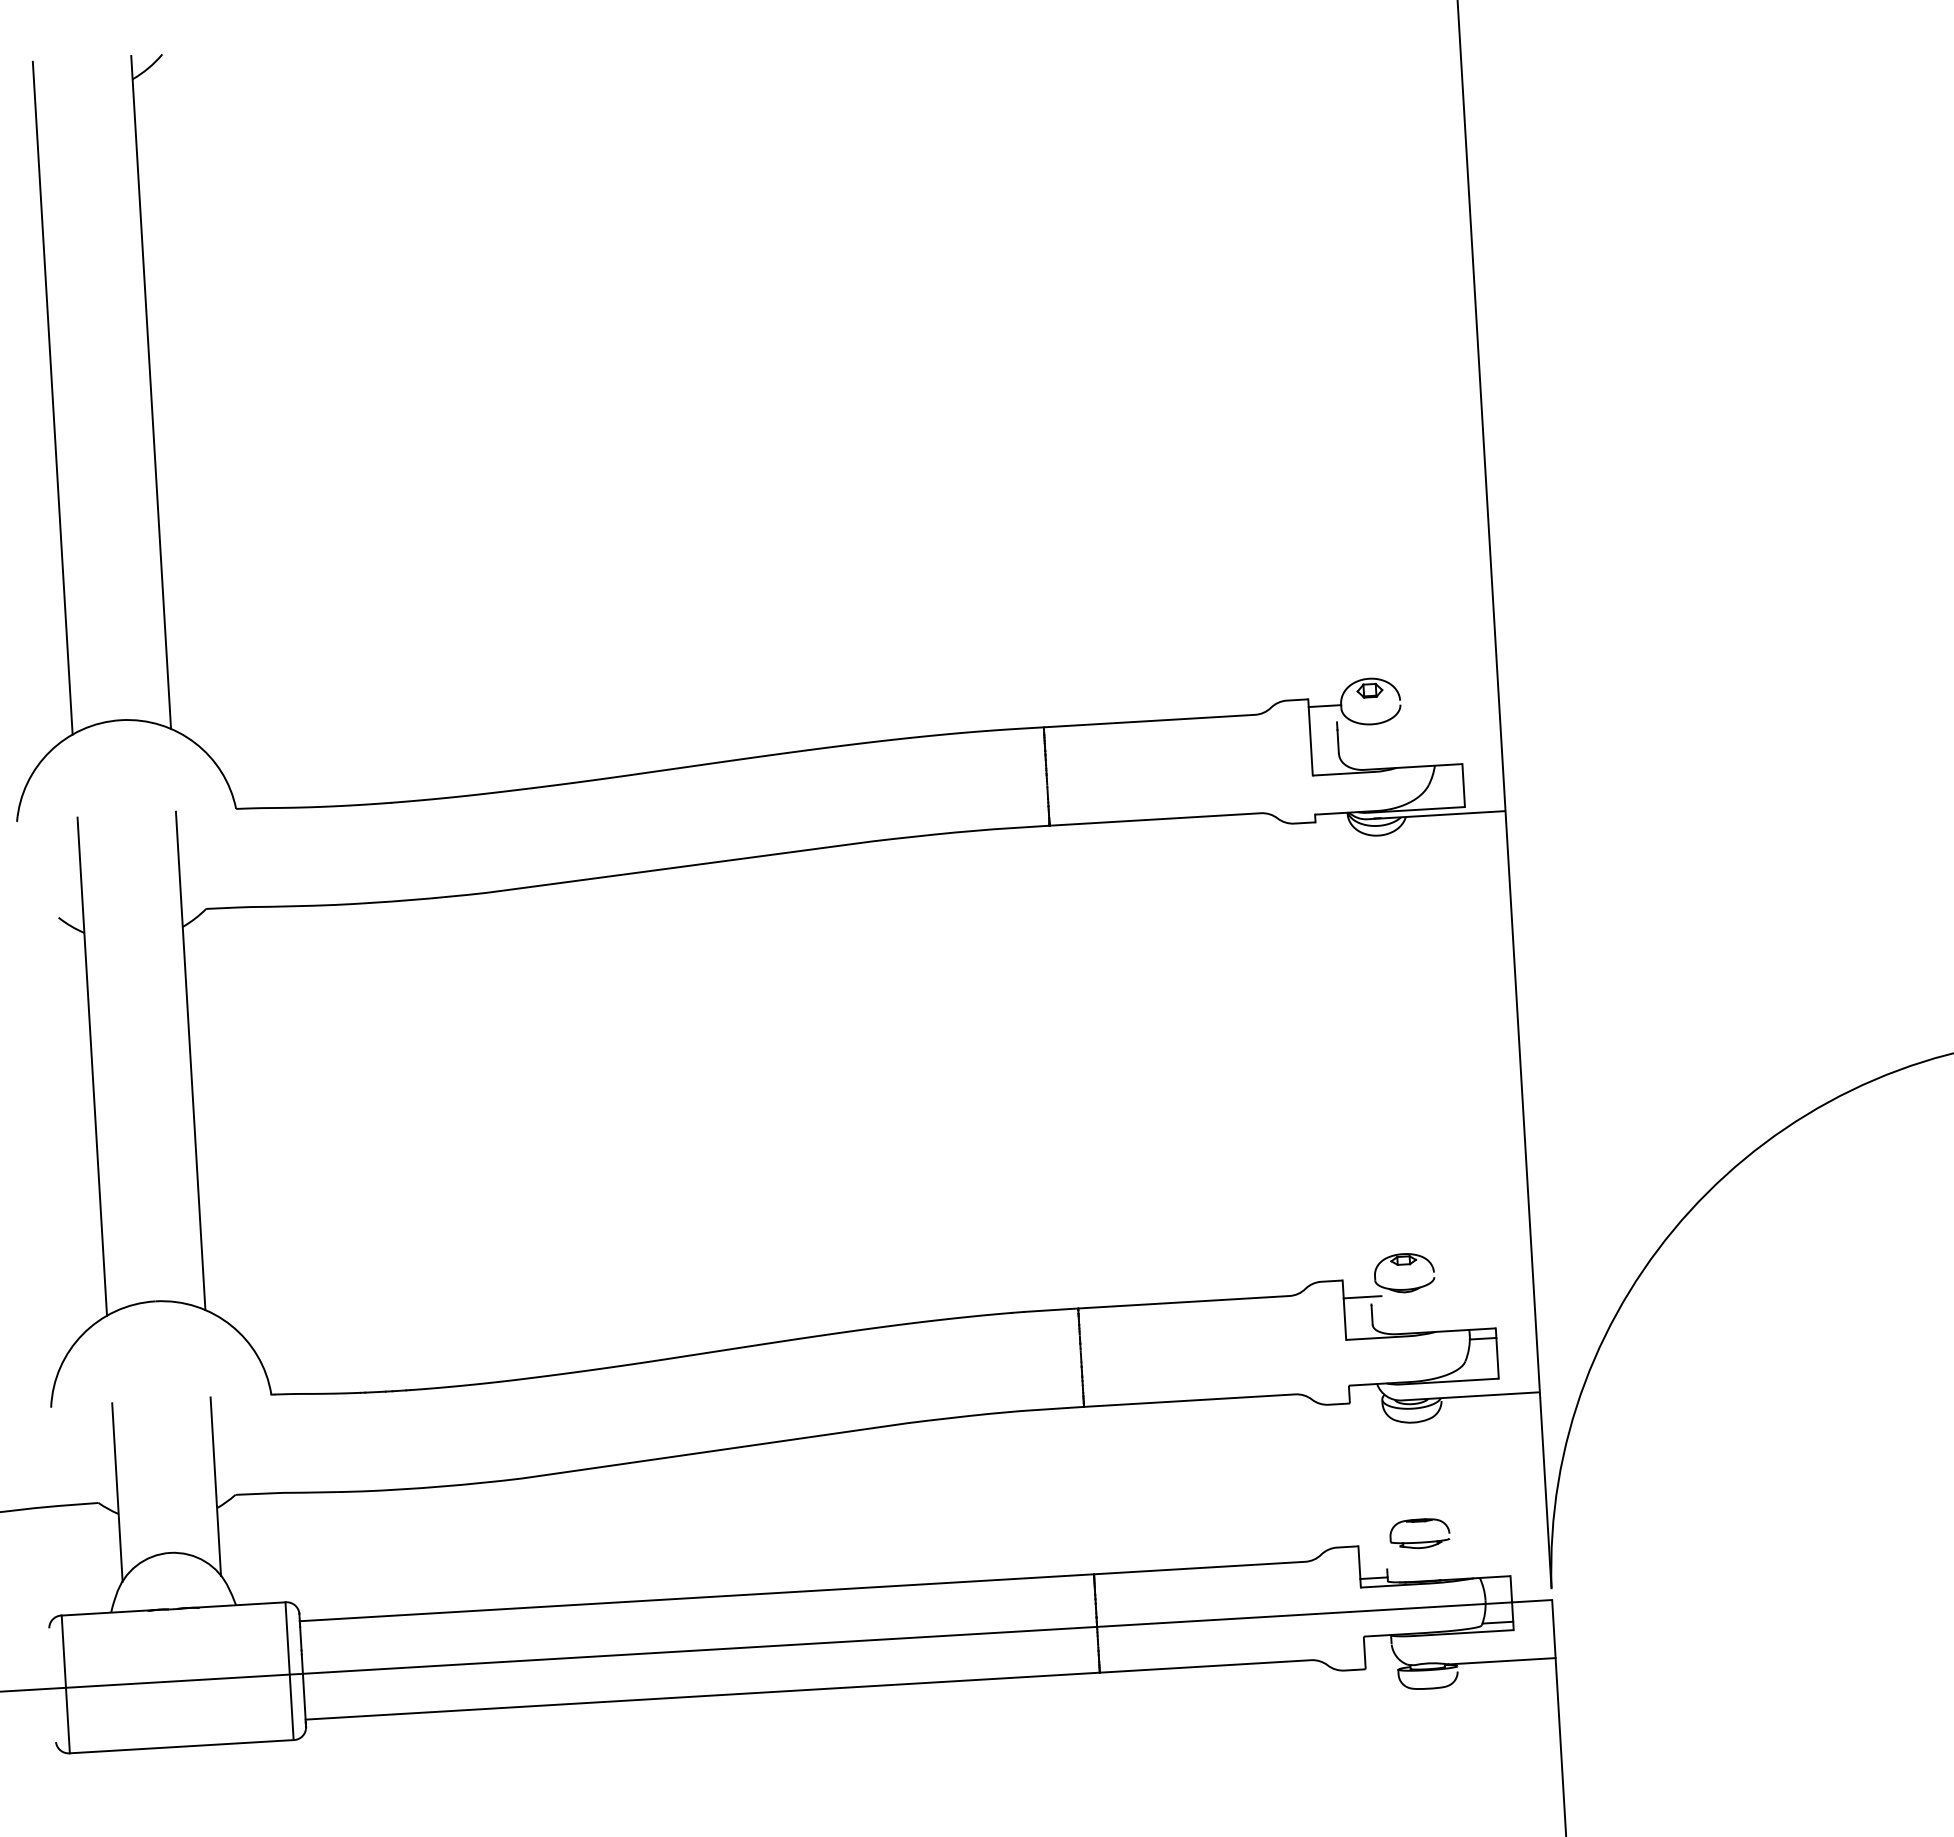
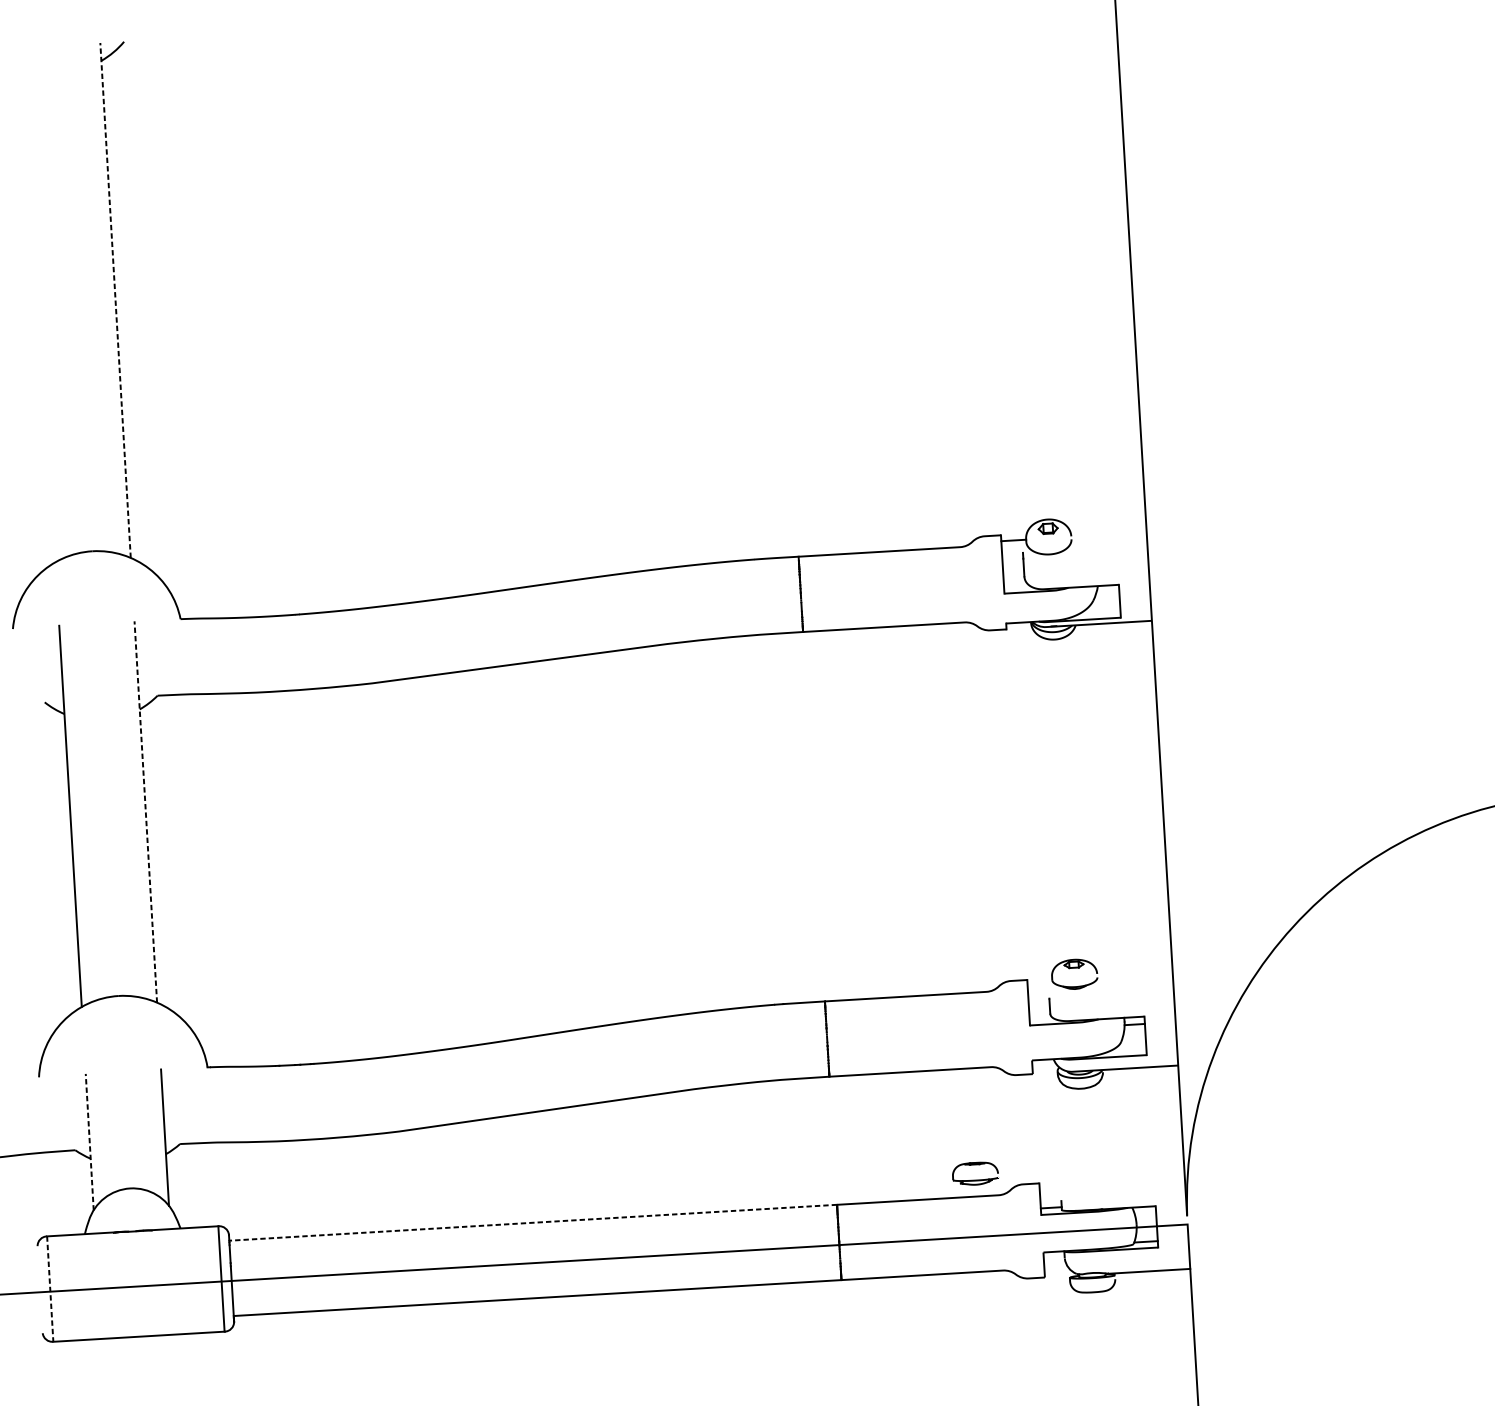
line: (151, 391) -> (115, 299), solid -> dashed
line: (52, 397) -> (40, 304), removed
line: (190, 1060) -> (145, 811), solid -> dashed
line: (1362, 1297) -> (1042, 993), removed
line: (117, 1491) -> (89, 1141), solid -> dashed
part: (1419, 1541) -> (975, 1179), moved
line: (696, 1597) -> (532, 1222), solid -> dashed
line: (65, 1684) -> (50, 1289), solid -> dashed

